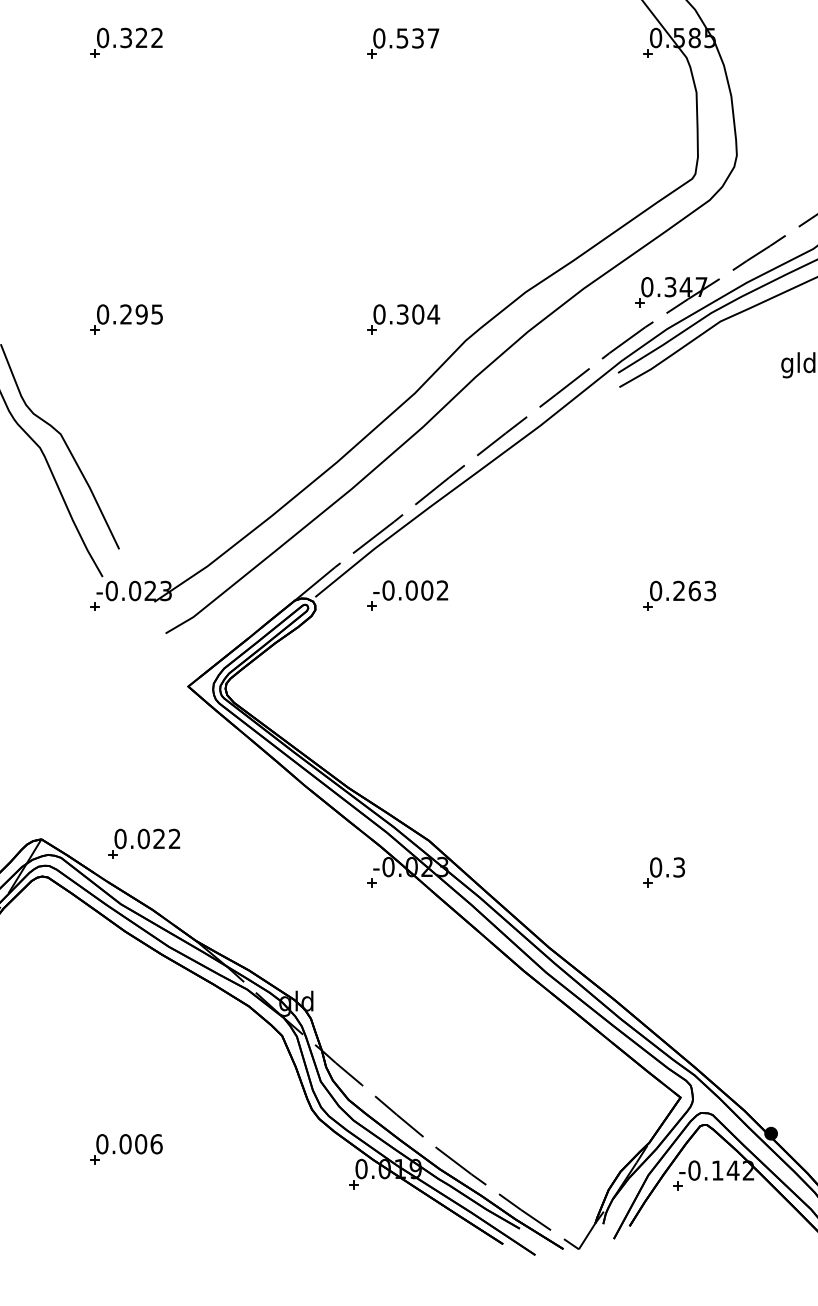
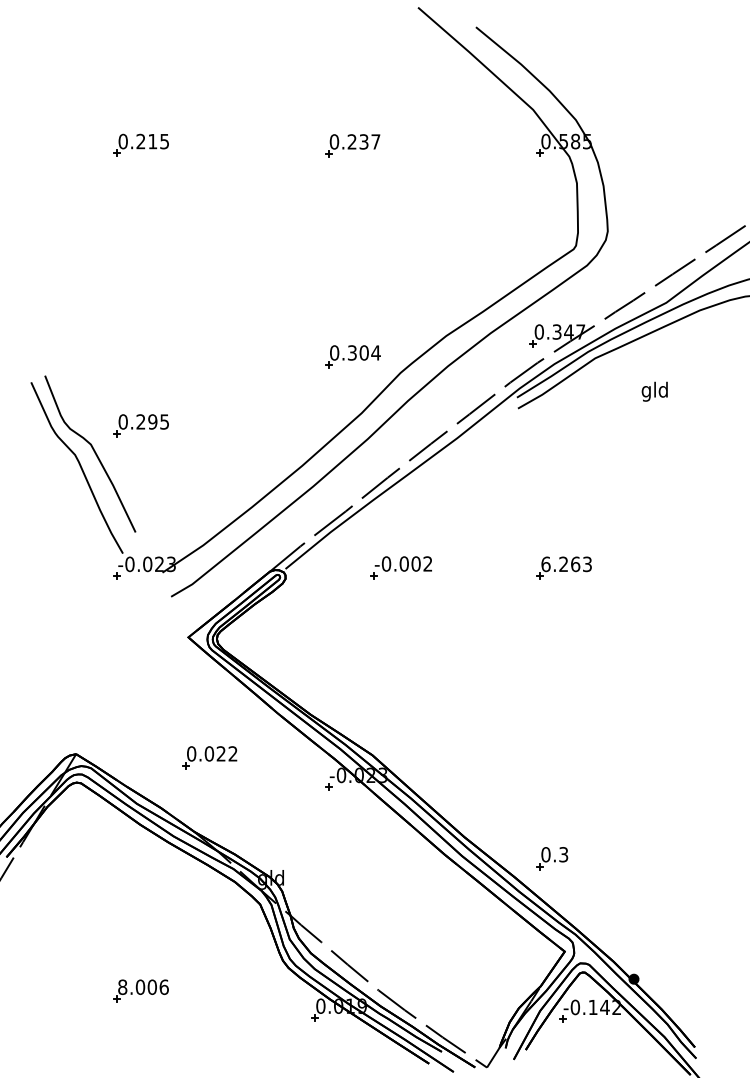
text: (141, 37) -> (152, 141), 0.322 -> 0.215
text: (401, 37) -> (351, 141), 0.537 -> 0.237
part: (125, 319) -> (140, 425), moved
text: (655, 589) -> (545, 563), 0.263 -> 6.263
part: (406, 595) -> (400, 567), moved
part: (143, 843) -> (209, 757), moved
part: (664, 872) -> (552, 858), moved
text: (102, 1143) -> (122, 986), 0.006 -> 8.006

